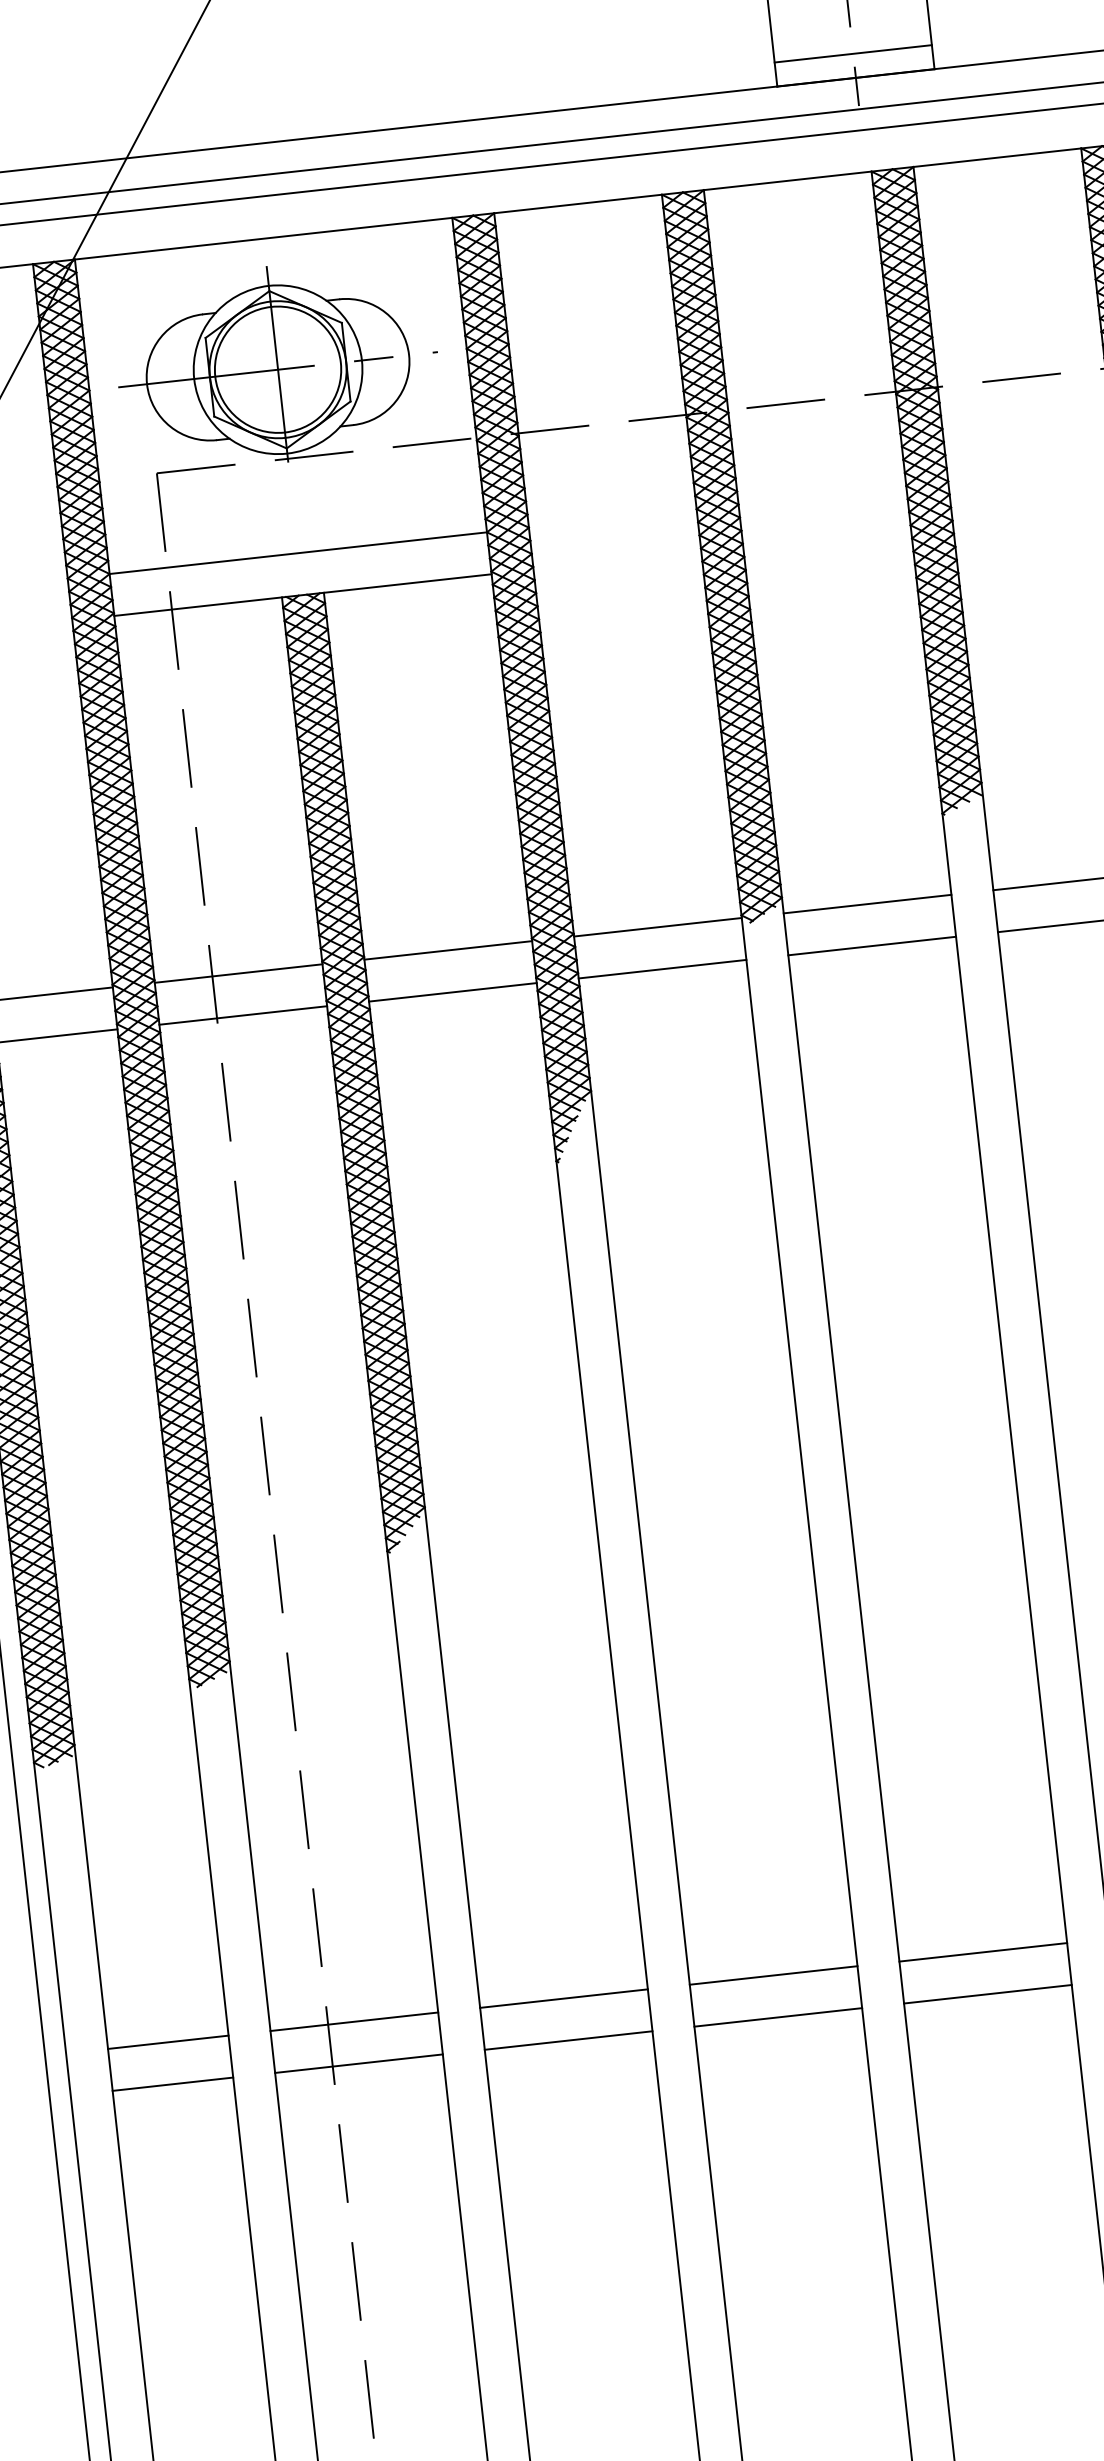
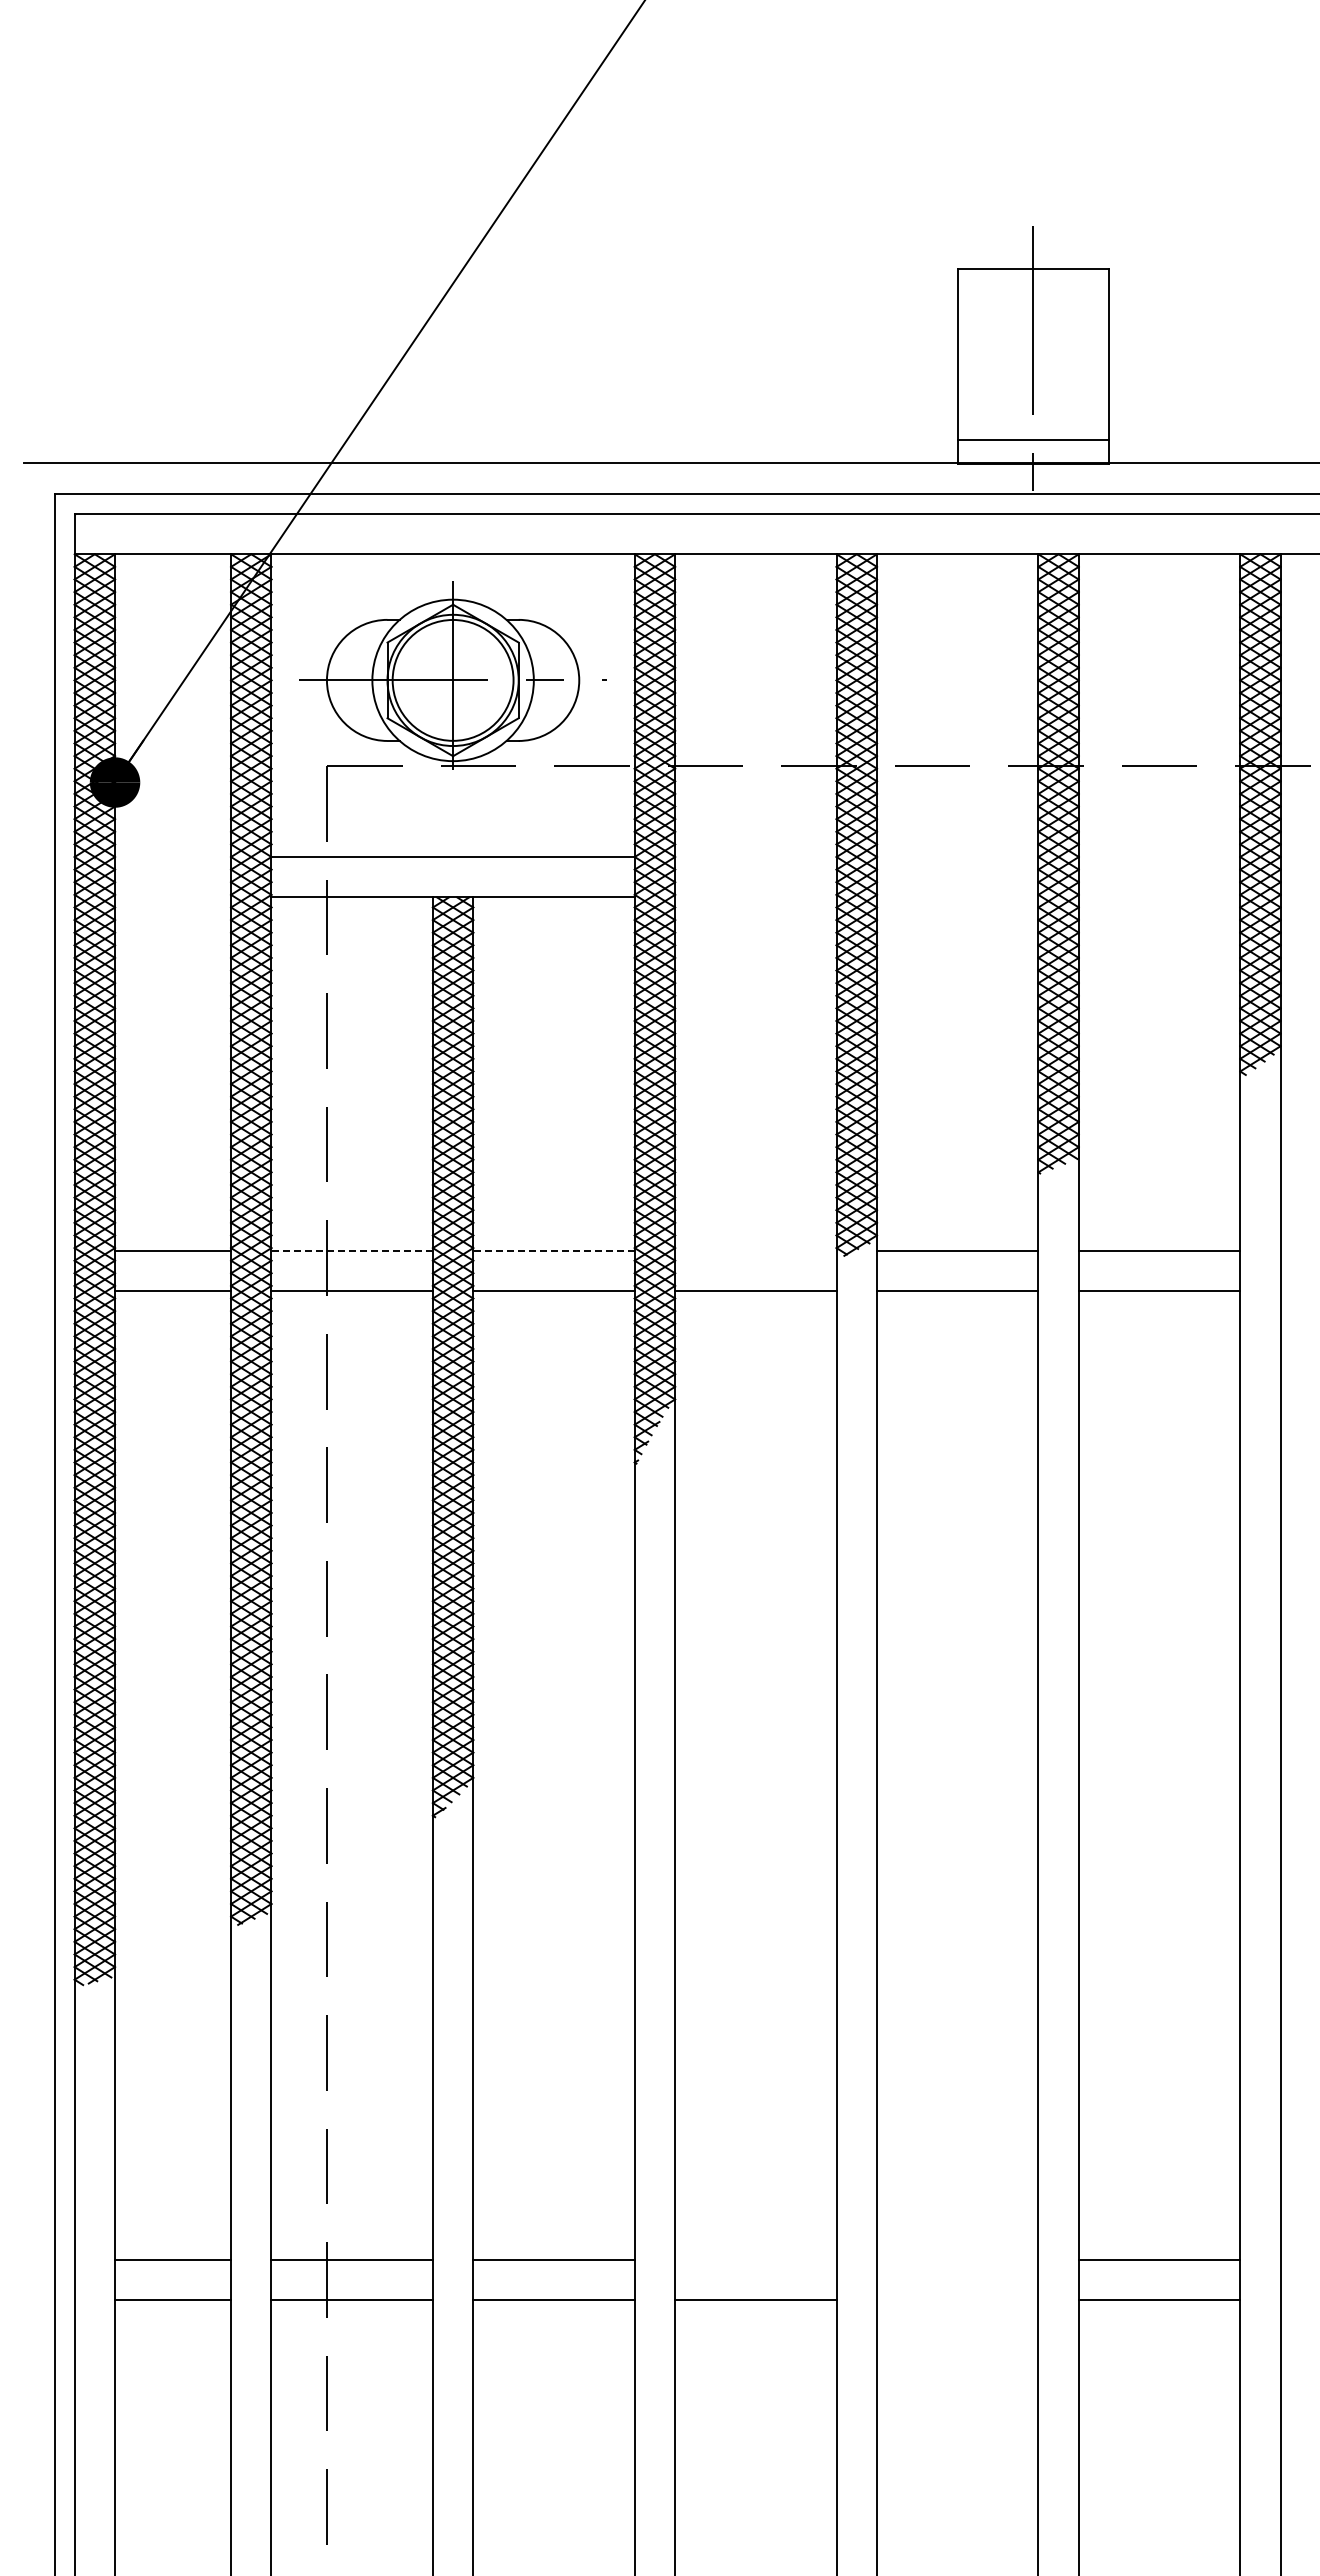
line: (657, 927) -> (755, 1250), removed
line: (448, 950) -> (554, 1250), solid -> dashed
line: (238, 973) -> (352, 1250), solid -> dashed
line: (983, 1952) -> (957, 2259), removed
line: (773, 1975) -> (755, 2259), removed
line: (987, 1994) -> (957, 2300), removed

